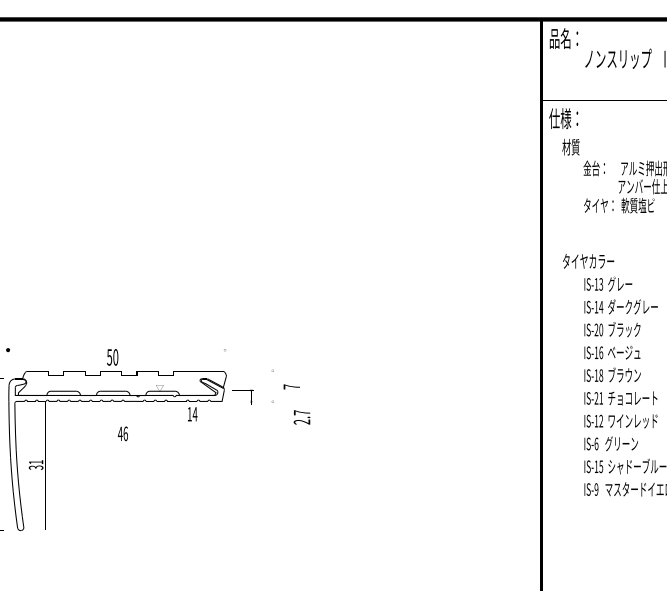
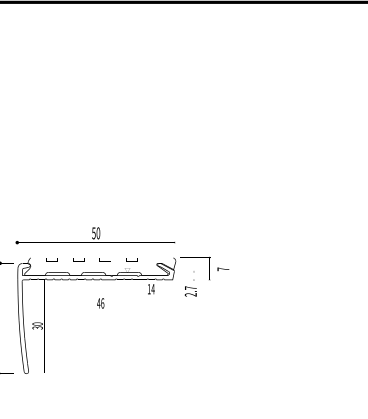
text: (112, 357) -> (96, 233), moved
text: (301, 417) -> (190, 291), moved
text: (35, 462) -> (37, 324), 31 -> 30

